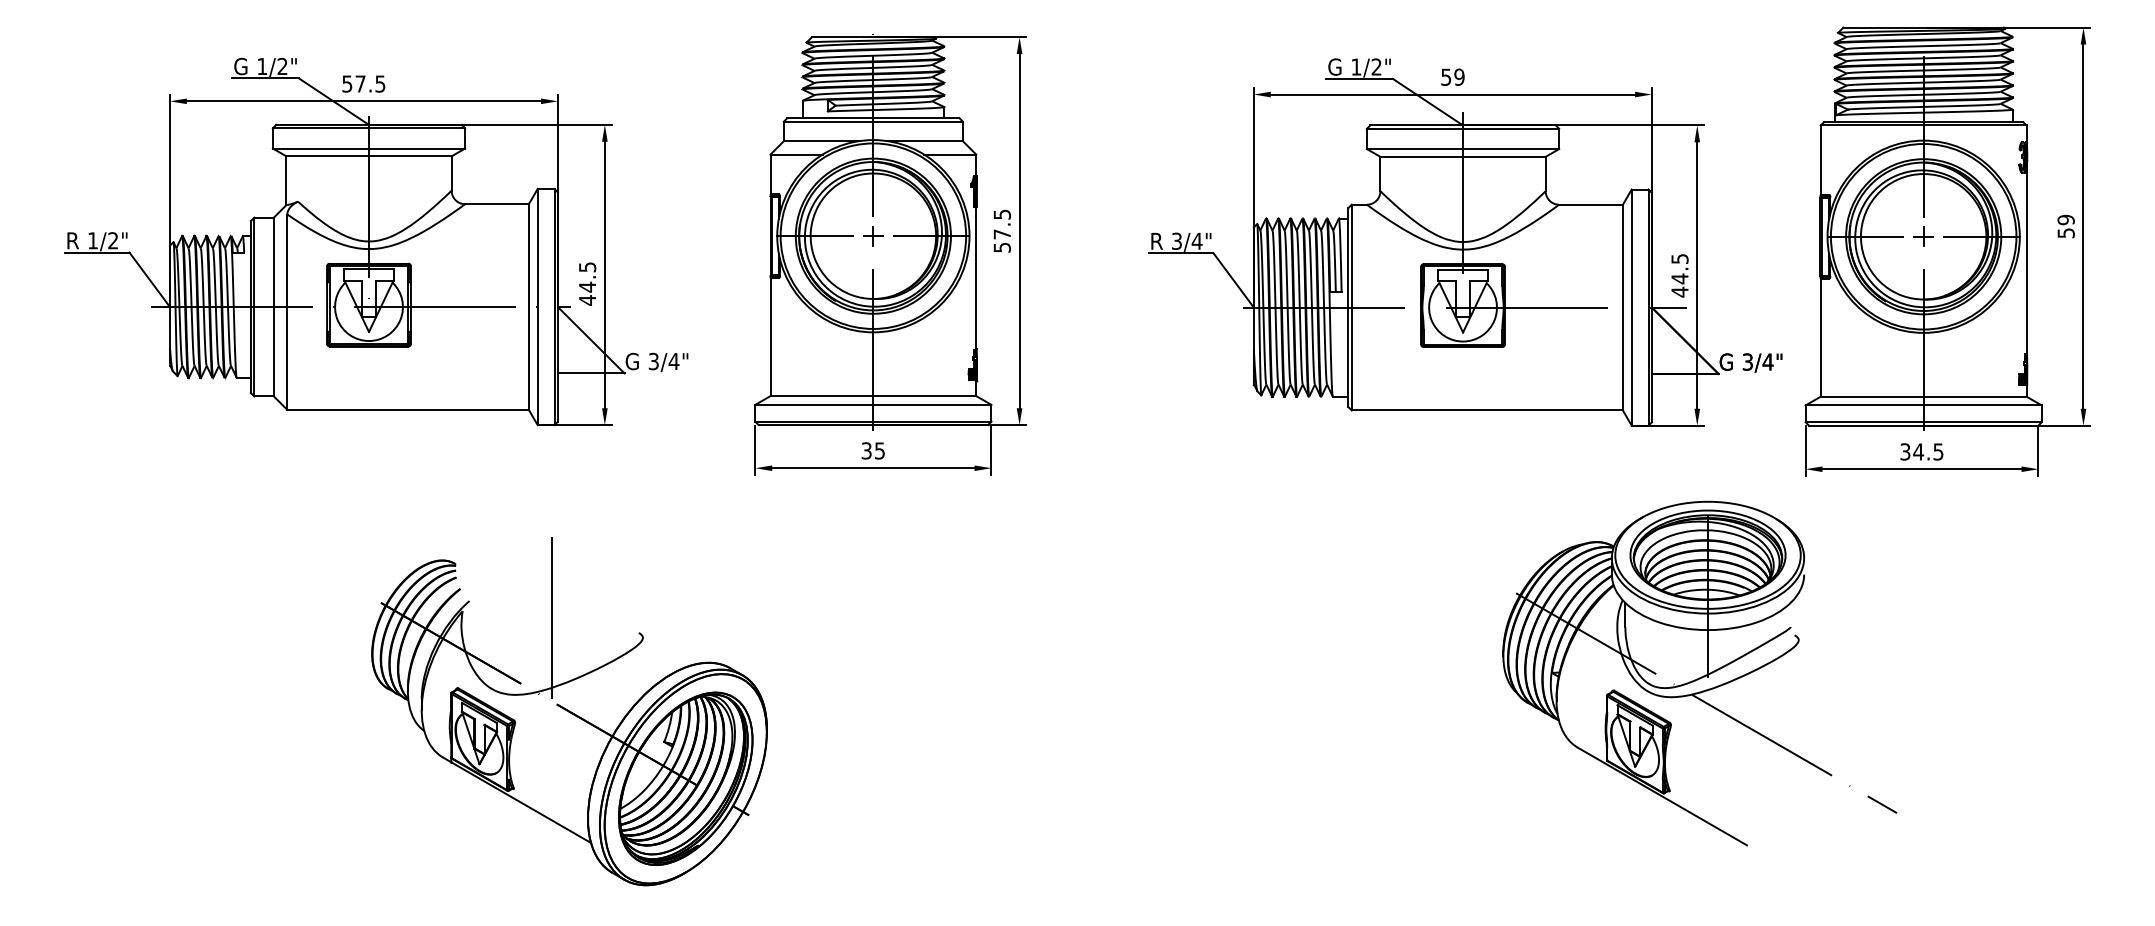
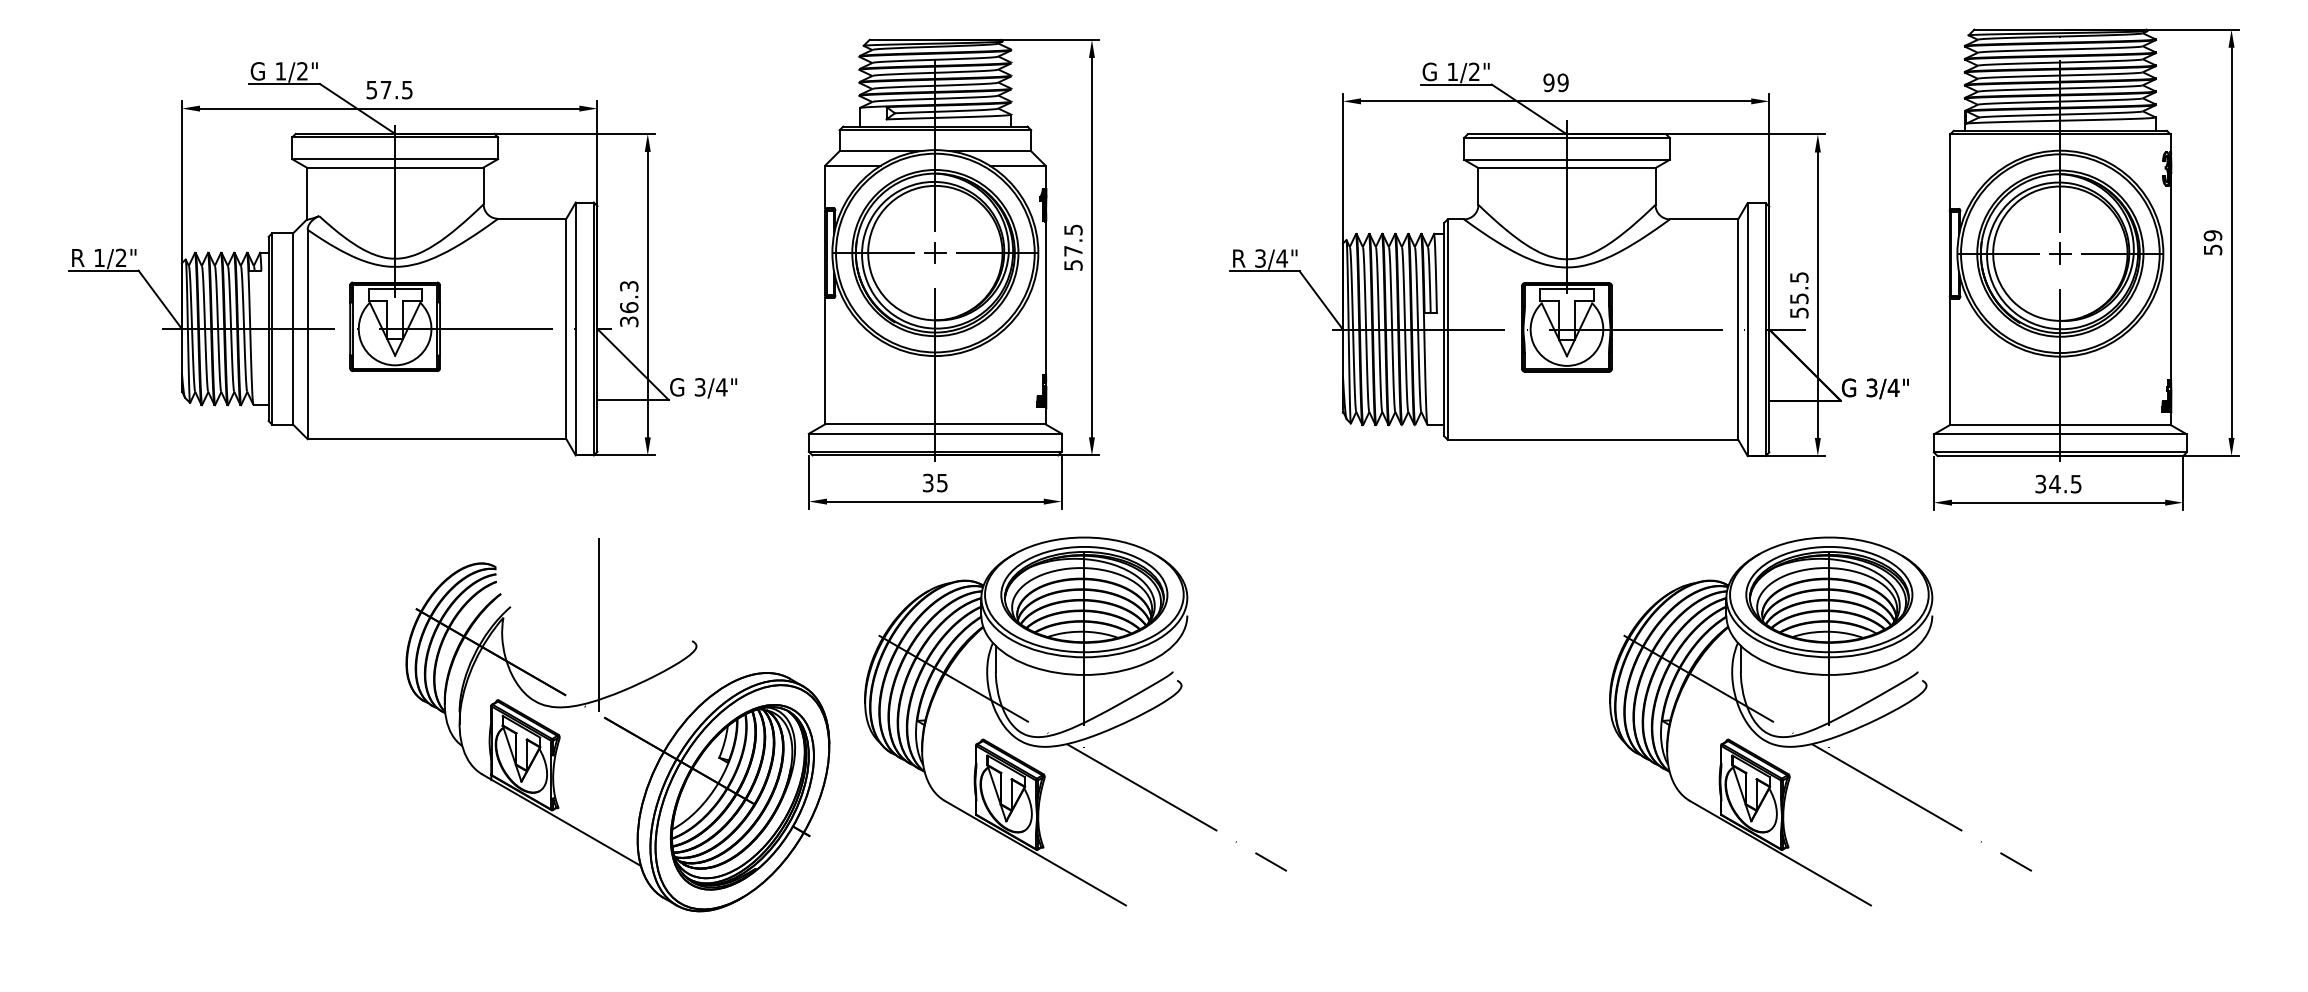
text: (1445, 76) -> (1548, 82), 59 -> 99
text: (587, 284) -> (629, 304), 44.5 -> 36.3
text: (1680, 285) -> (1799, 305), 44.5 -> 55.5
part: (1004, 673) -> (1075, 721), added
part: (569, 711) -> (617, 725), moved

